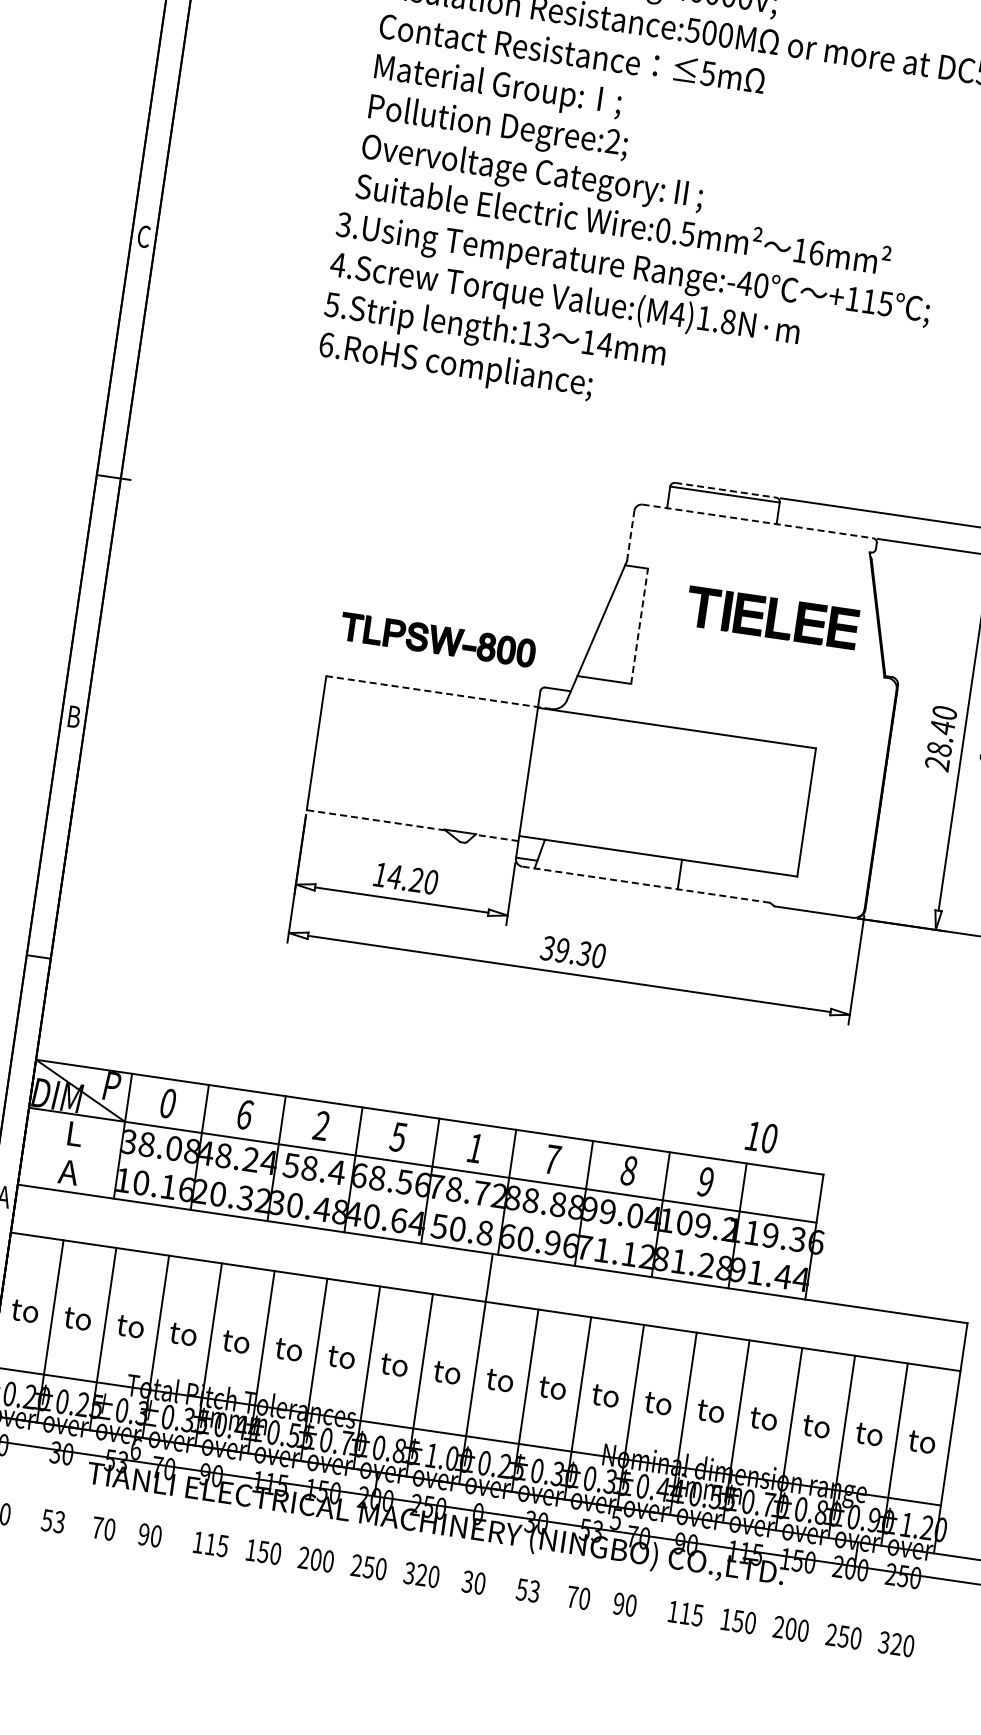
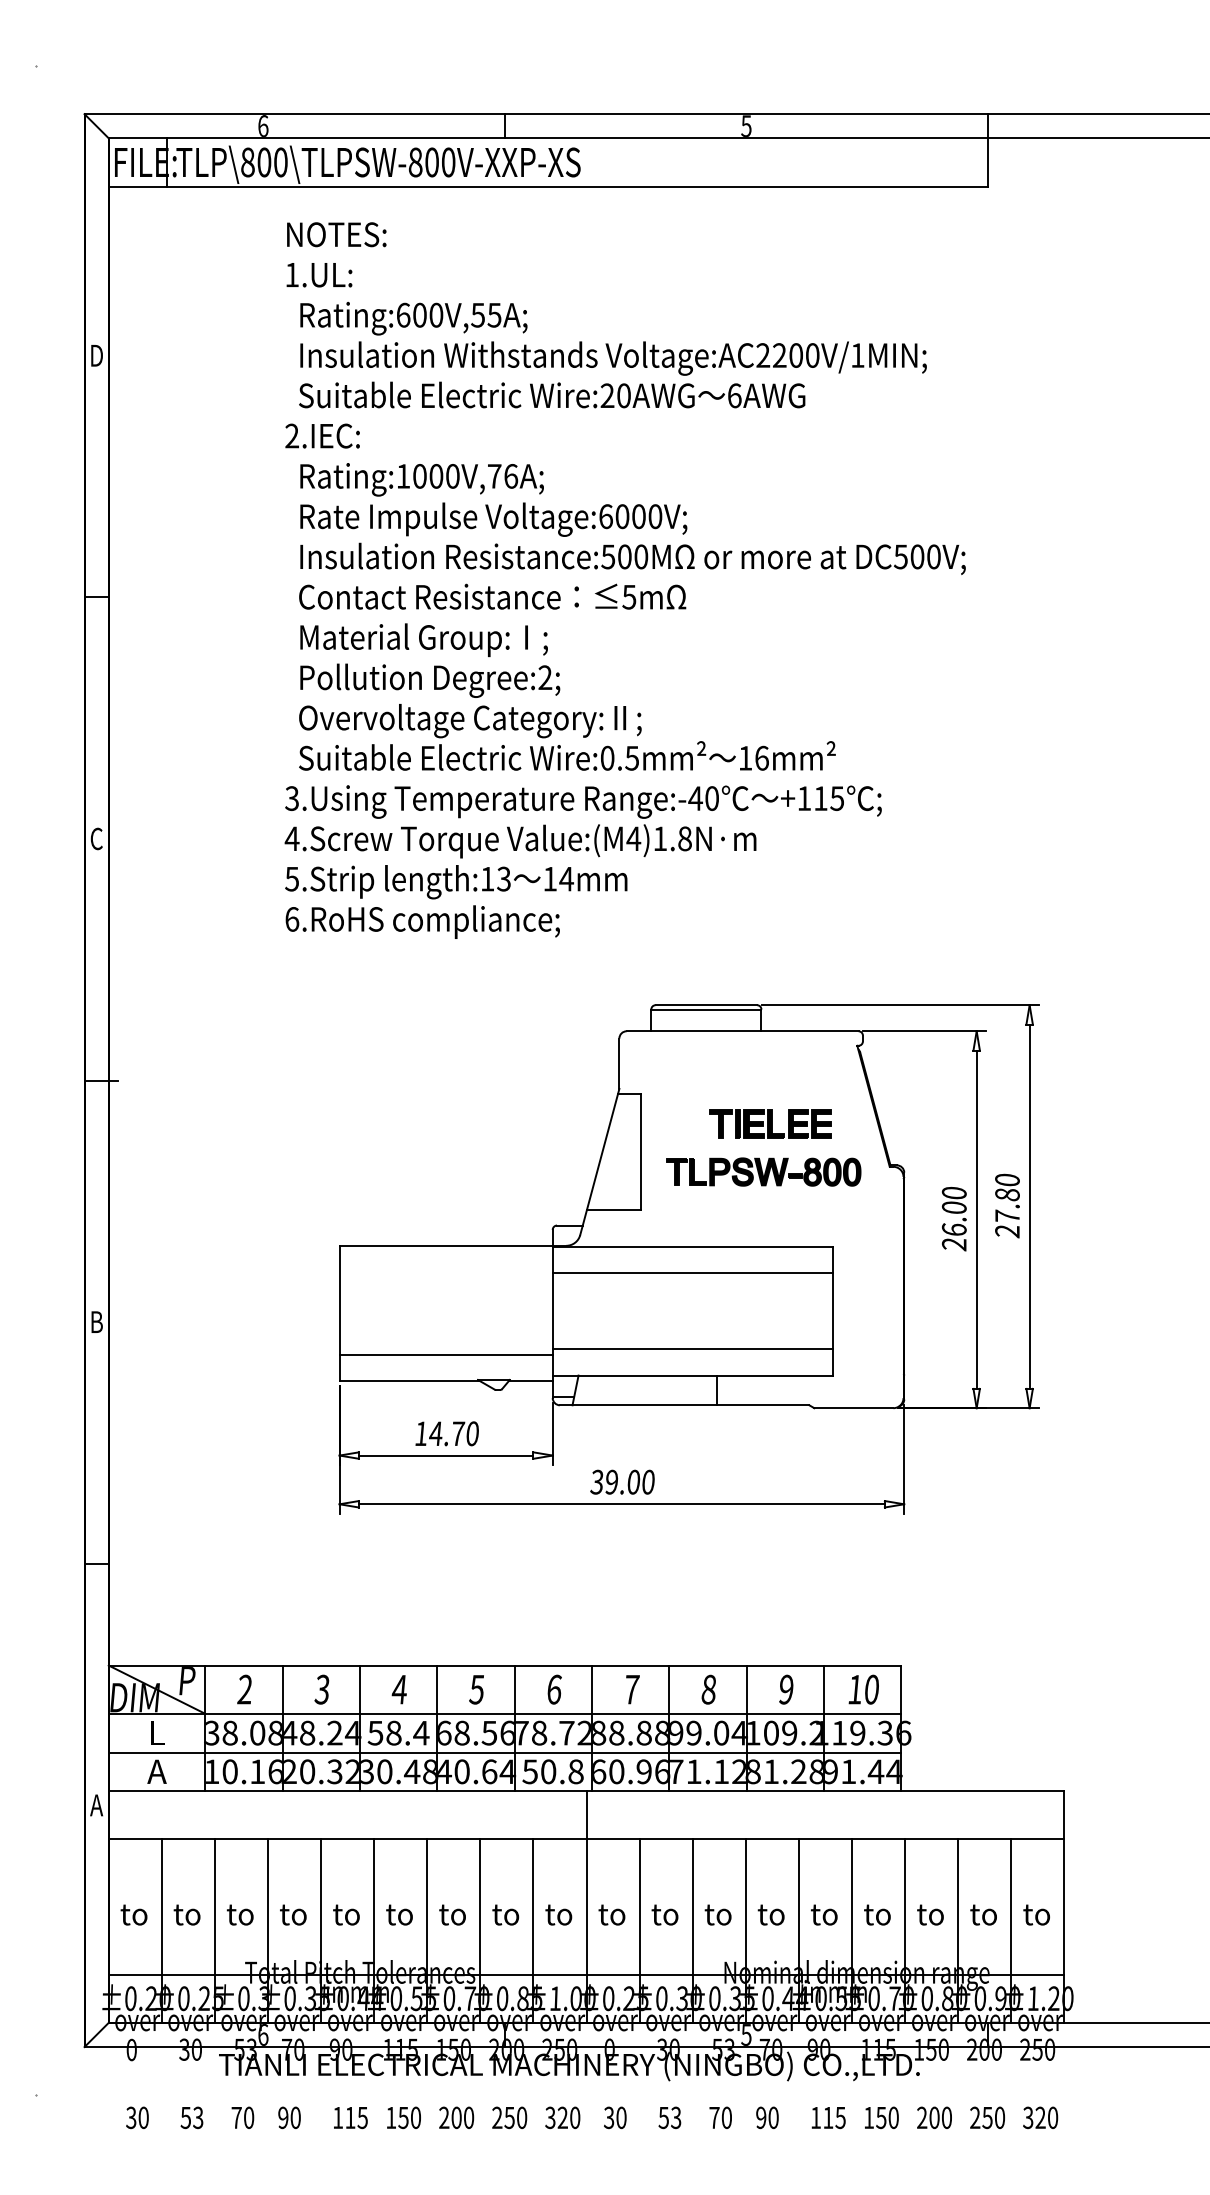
line: (725, 490) -> (706, 1005), dashed -> solid
line: (757, 521) -> (742, 1031), dashed -> solid
line: (630, 535) -> (619, 1063), dashed -> solid
part: (772, 617) -> (770, 1123), size x0.71
line: (639, 626) -> (641, 1151), dashed -> solid
part: (438, 639) -> (763, 1171), moved
line: (438, 692) -> (452, 1245), dashed -> solid
text: (940, 738) -> (953, 1218), 28.40 -> 26.00
line: (672, 754) -> (692, 1273), added
line: (415, 800) -> (445, 1355), added
line: (376, 820) -> (409, 1380), dashed -> solid
line: (662, 829) -> (692, 1348), added
line: (496, 837) -> (530, 1380), dashed -> solid
text: (417, 879) -> (458, 1433), 14.20 -> 14.70
line: (645, 884) -> (684, 1405), dashed -> solid
text: (584, 952) -> (633, 1481), 39.30 -> 39.00
text: (167, 1103) -> (244, 1689), 0 -> 2
text: (244, 1114) -> (321, 1689), 6 -> 3
text: (320, 1125) -> (398, 1689), 2 -> 4
text: (761, 1137) -> (863, 1689), moved
text: (475, 1148) -> (554, 1689), 1 -> 6
line: (416, 1203) -> (504, 1752), added

